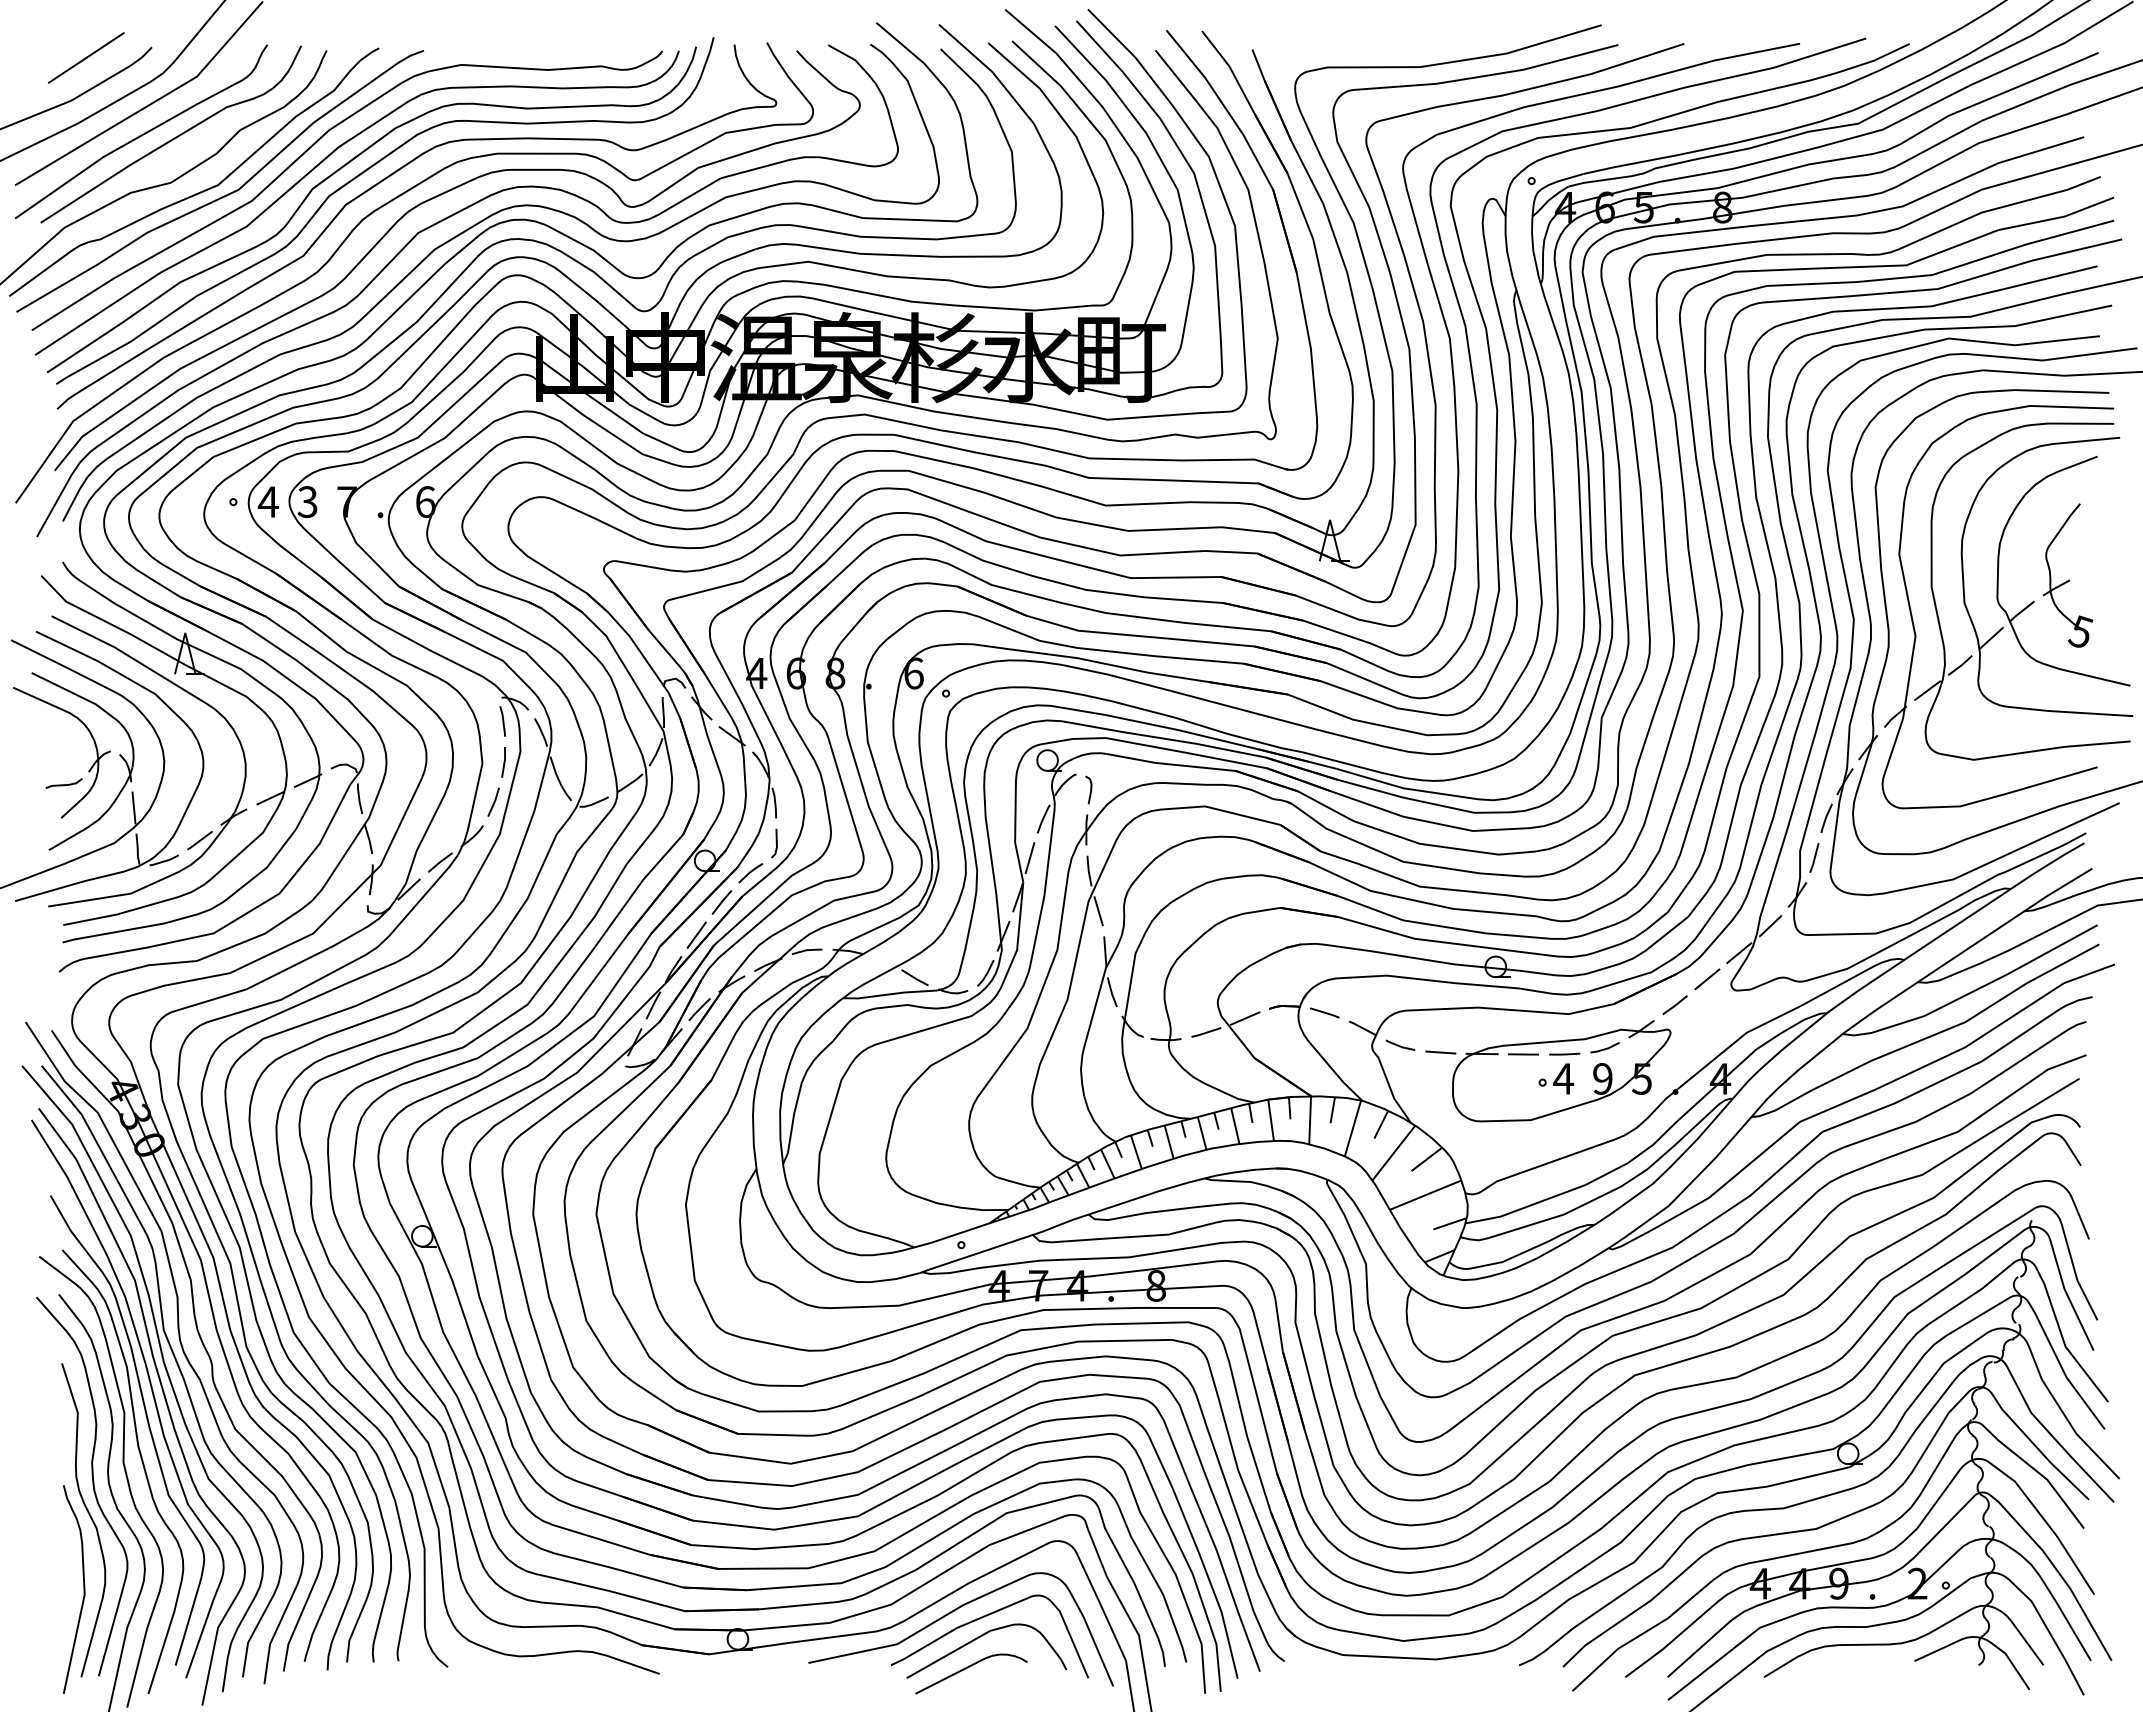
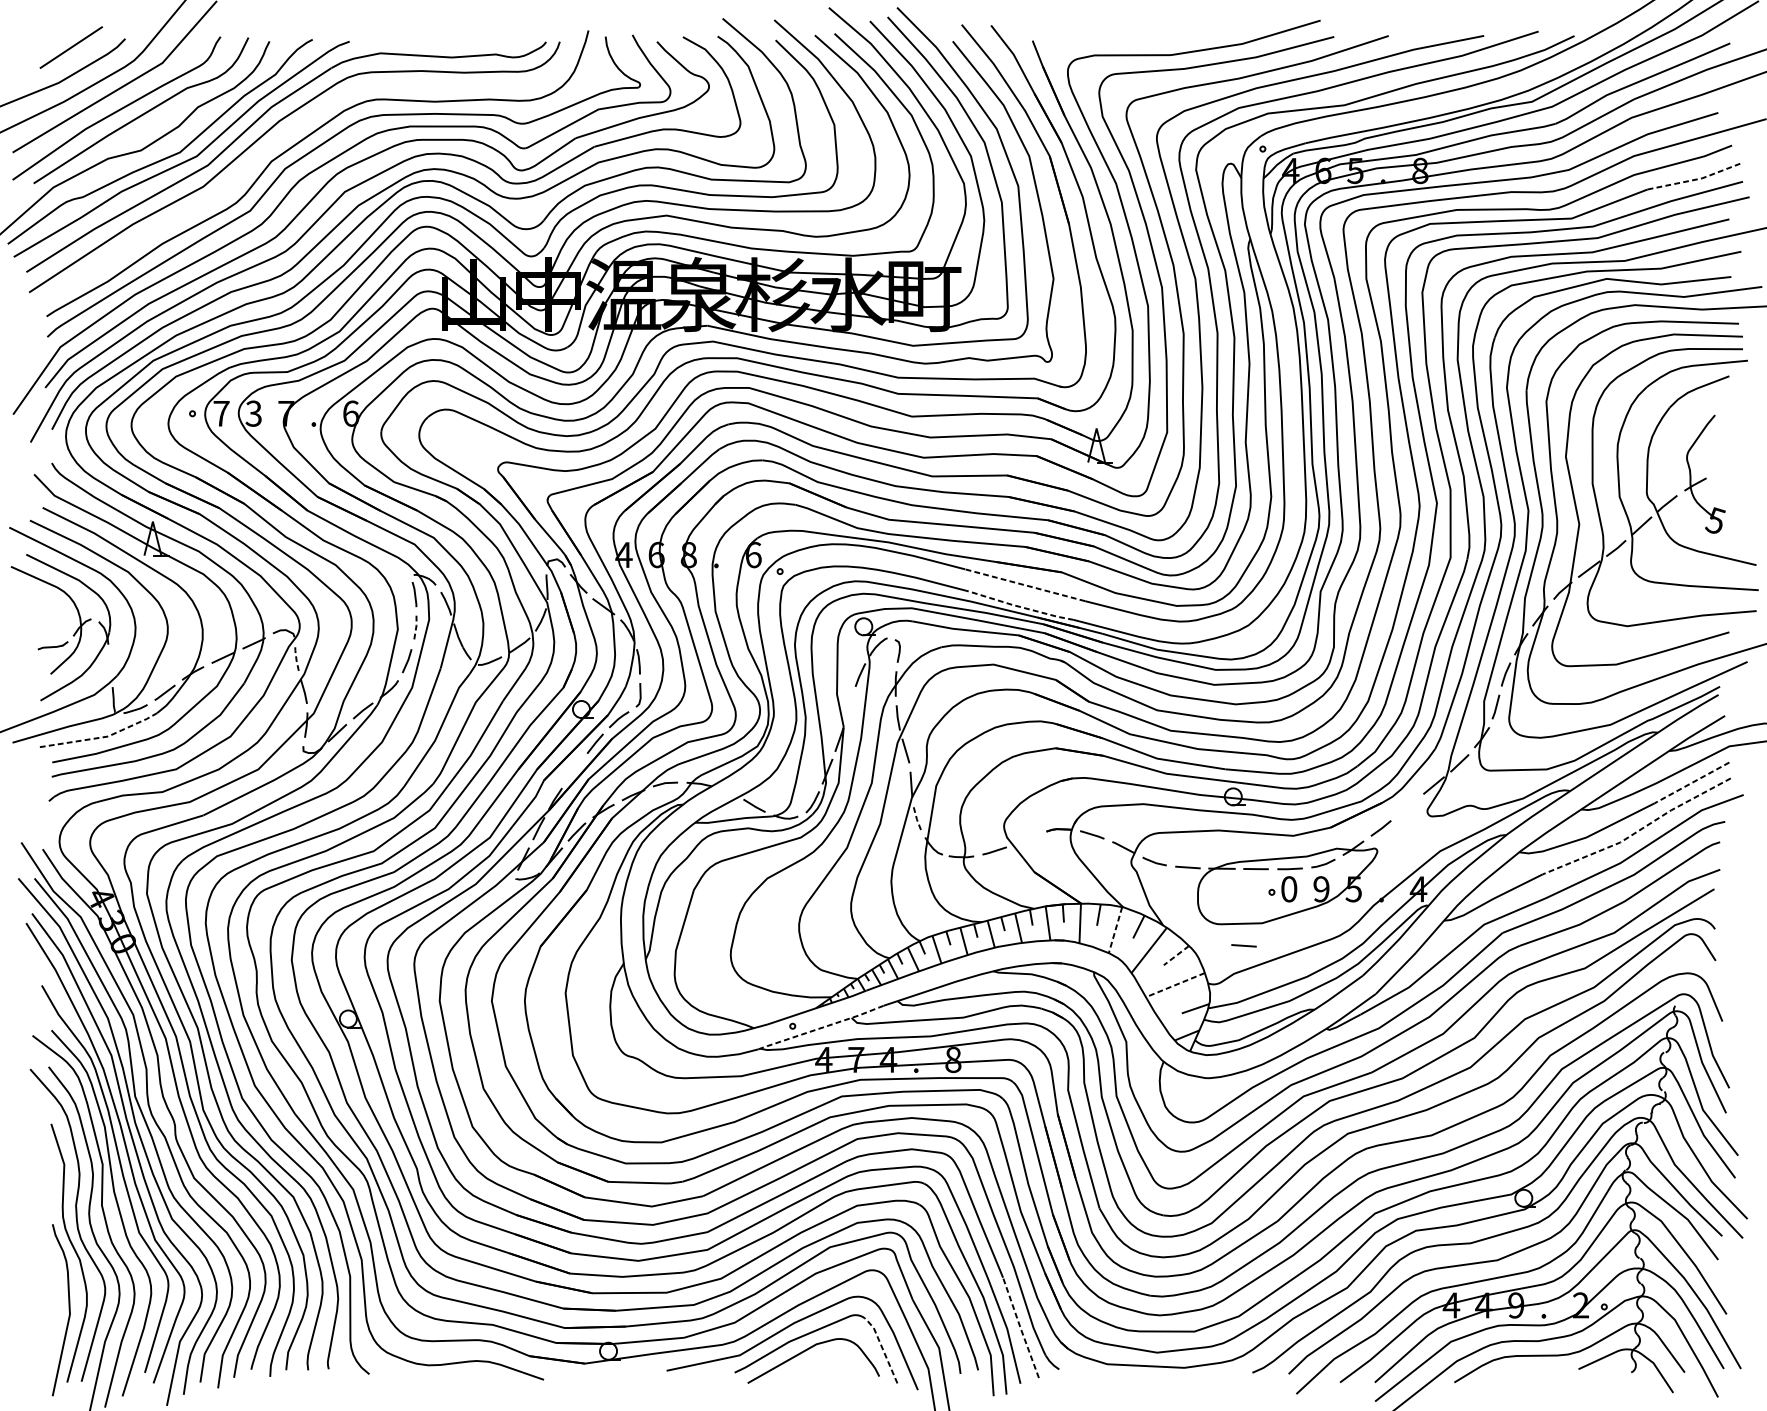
part: (342, 168) -> (282, 138), removed
line: (2058, 217) -> (1697, 179), solid -> dashed
text: (267, 501) -> (220, 413), 4 -> 7
line: (1242, 710) -> (1024, 585), solid -> dashed
line: (1237, 736) -> (1020, 606), solid -> dashed
line: (504, 762) -> (416, 628), solid -> dashed
line: (359, 798) -> (296, 658), solid -> dashed
line: (133, 807) -> (110, 665), removed
line: (1029, 858) -> (848, 707), removed
line: (123, 894) -> (101, 737), solid -> dashed
line: (696, 934) -> (574, 770), removed
line: (2052, 949) -> (1692, 782), solid -> dashed
line: (1707, 979) -> (1407, 807), removed
line: (1111, 991) -> (916, 817), solid -> dashed
line: (1988, 1007) -> (1639, 830), solid -> dashed
line: (1244, 1018) -> (1026, 839), removed
text: (1563, 1078) -> (1289, 888), 4 -> 0
line: (1352, 1128) -> (1115, 930), solid -> dashed
line: (1508, 1147) -> (1243, 945), added
line: (1426, 1159) -> (1176, 955), solid -> dashed
line: (1425, 1195) -> (1175, 985), solid -> dashed
line: (996, 1247) -> (821, 1028), solid -> dashed
line: (1237, 1611) -> (1020, 1328), solid -> dashed
line: (1070, 1636) -> (882, 1348), solid -> dashed
curve: (969, 1667) -> (799, 1374), removed

